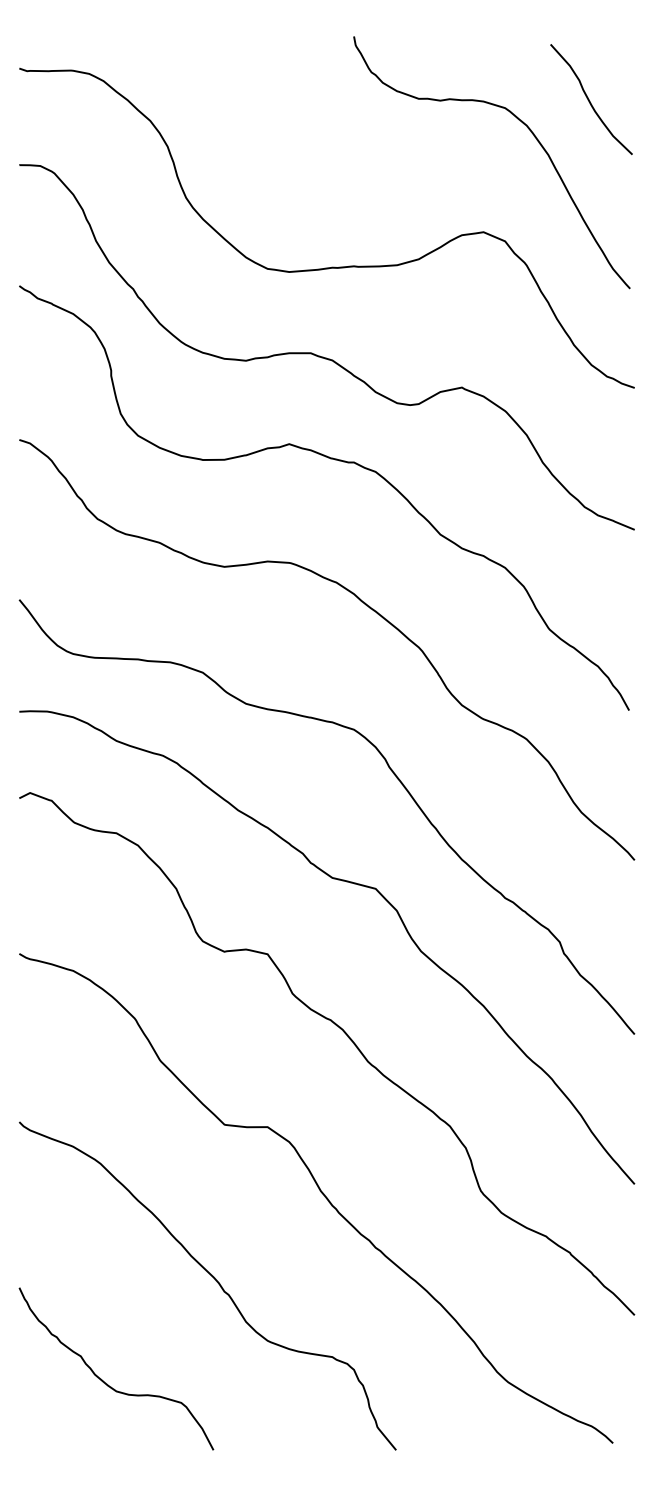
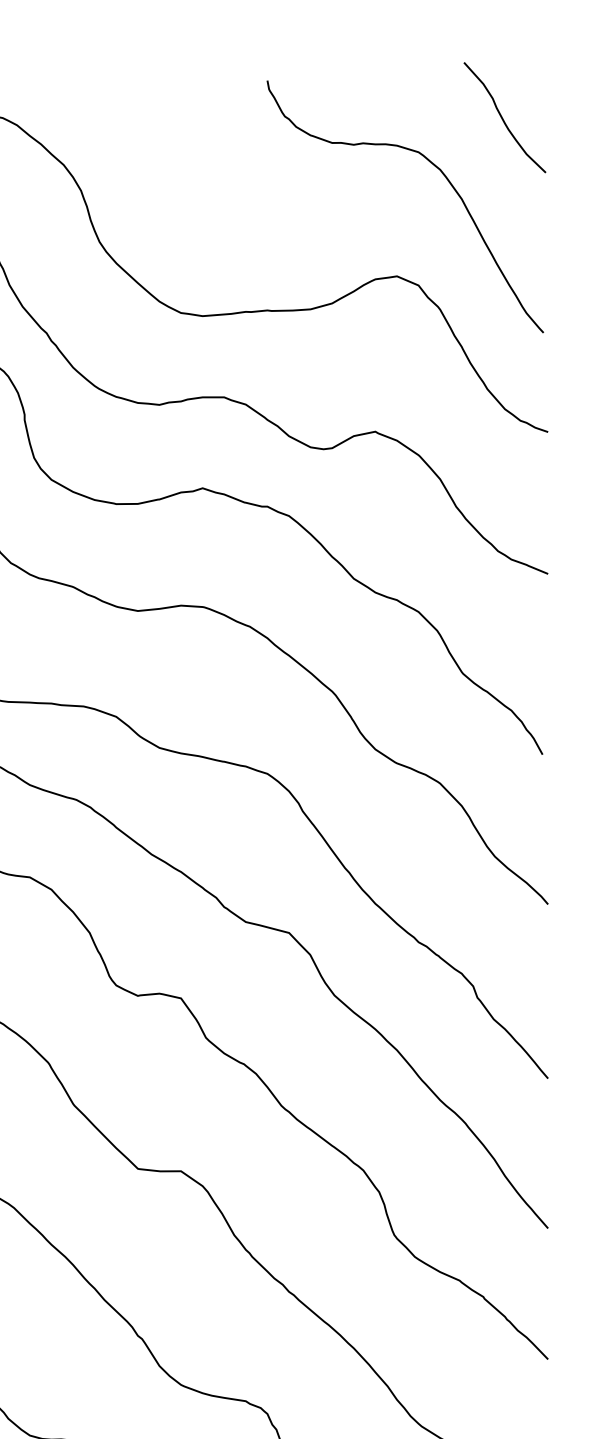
curve: (589, 99) -> (502, 117), moved

